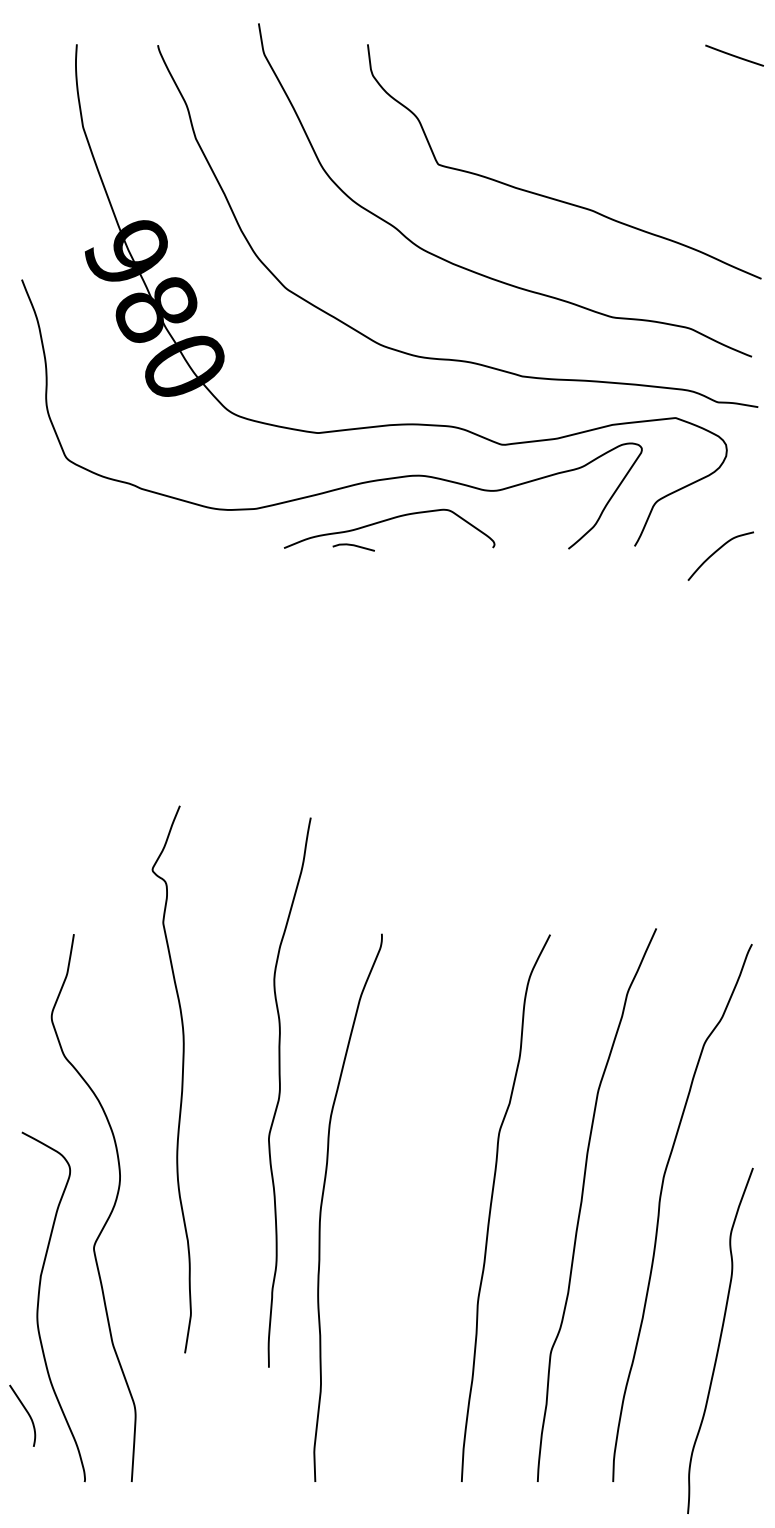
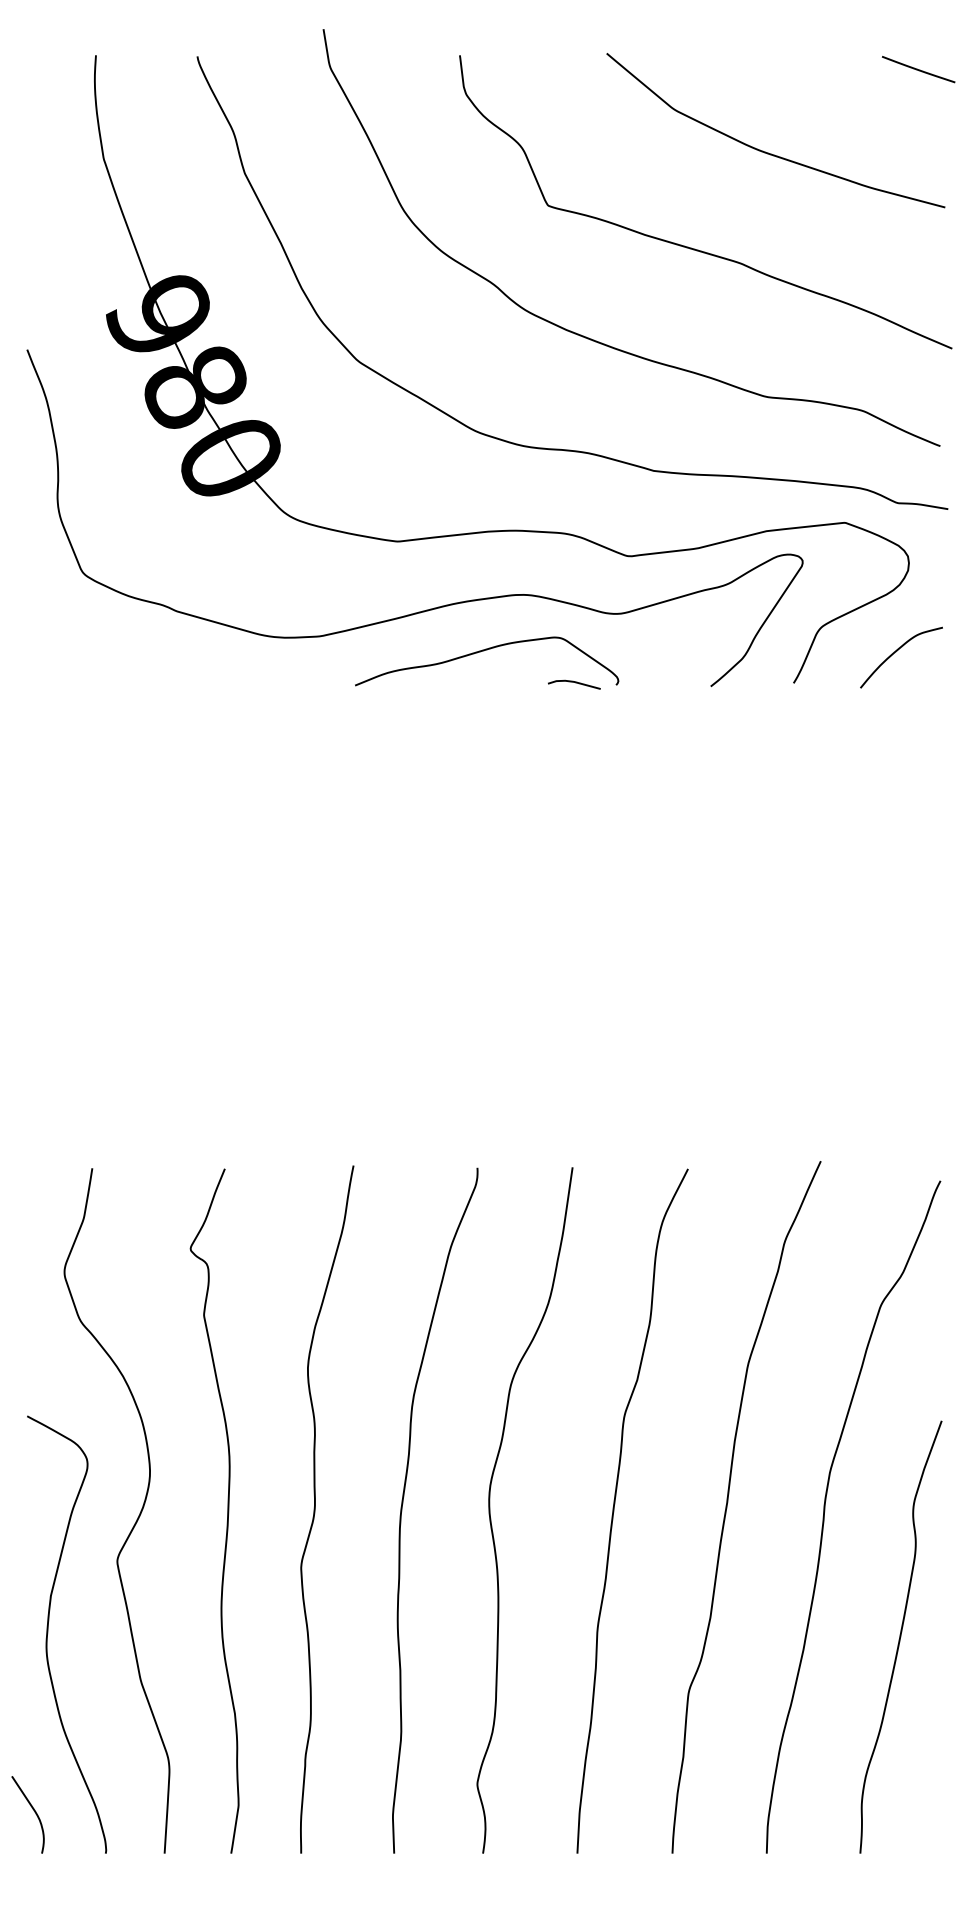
curve: (614, 122) -> (768, 152), added
line: (354, 546) -> (575, 683), moved
curve: (716, 552) -> (896, 652), moved
curve: (182, 1079) -> (227, 1510), moved
curve: (280, 1092) -> (315, 1509), moved
curve: (393, 1214) -> (491, 1518), added
curve: (720, 1340) -> (900, 1636), moved
curve: (26, 1411) -> (32, 1809), moved

